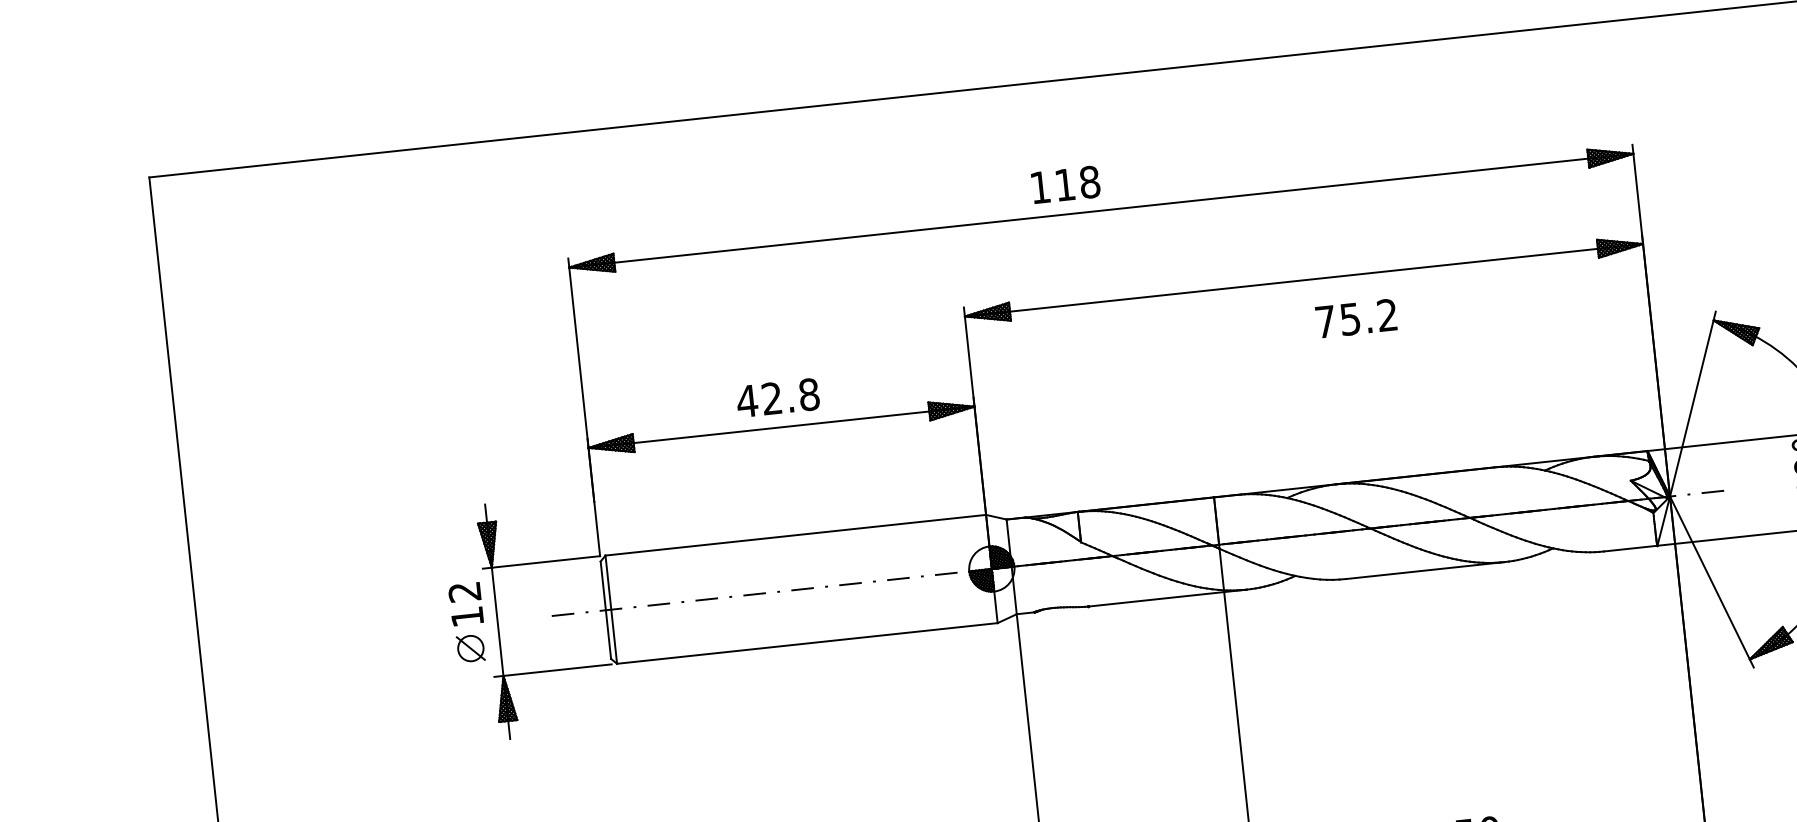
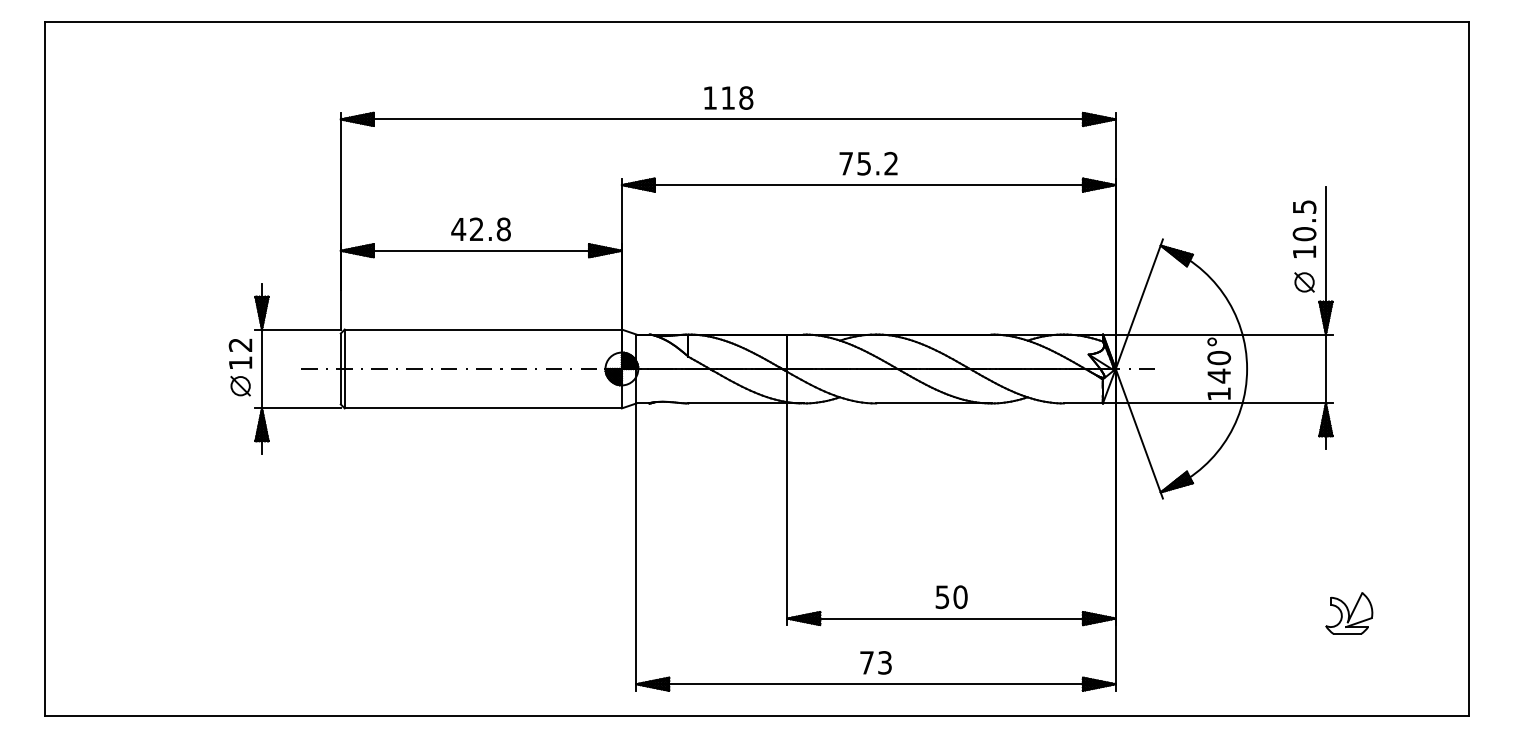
text: (1065, 184) -> (728, 97), moved
text: (1356, 318) -> (868, 163), moved

